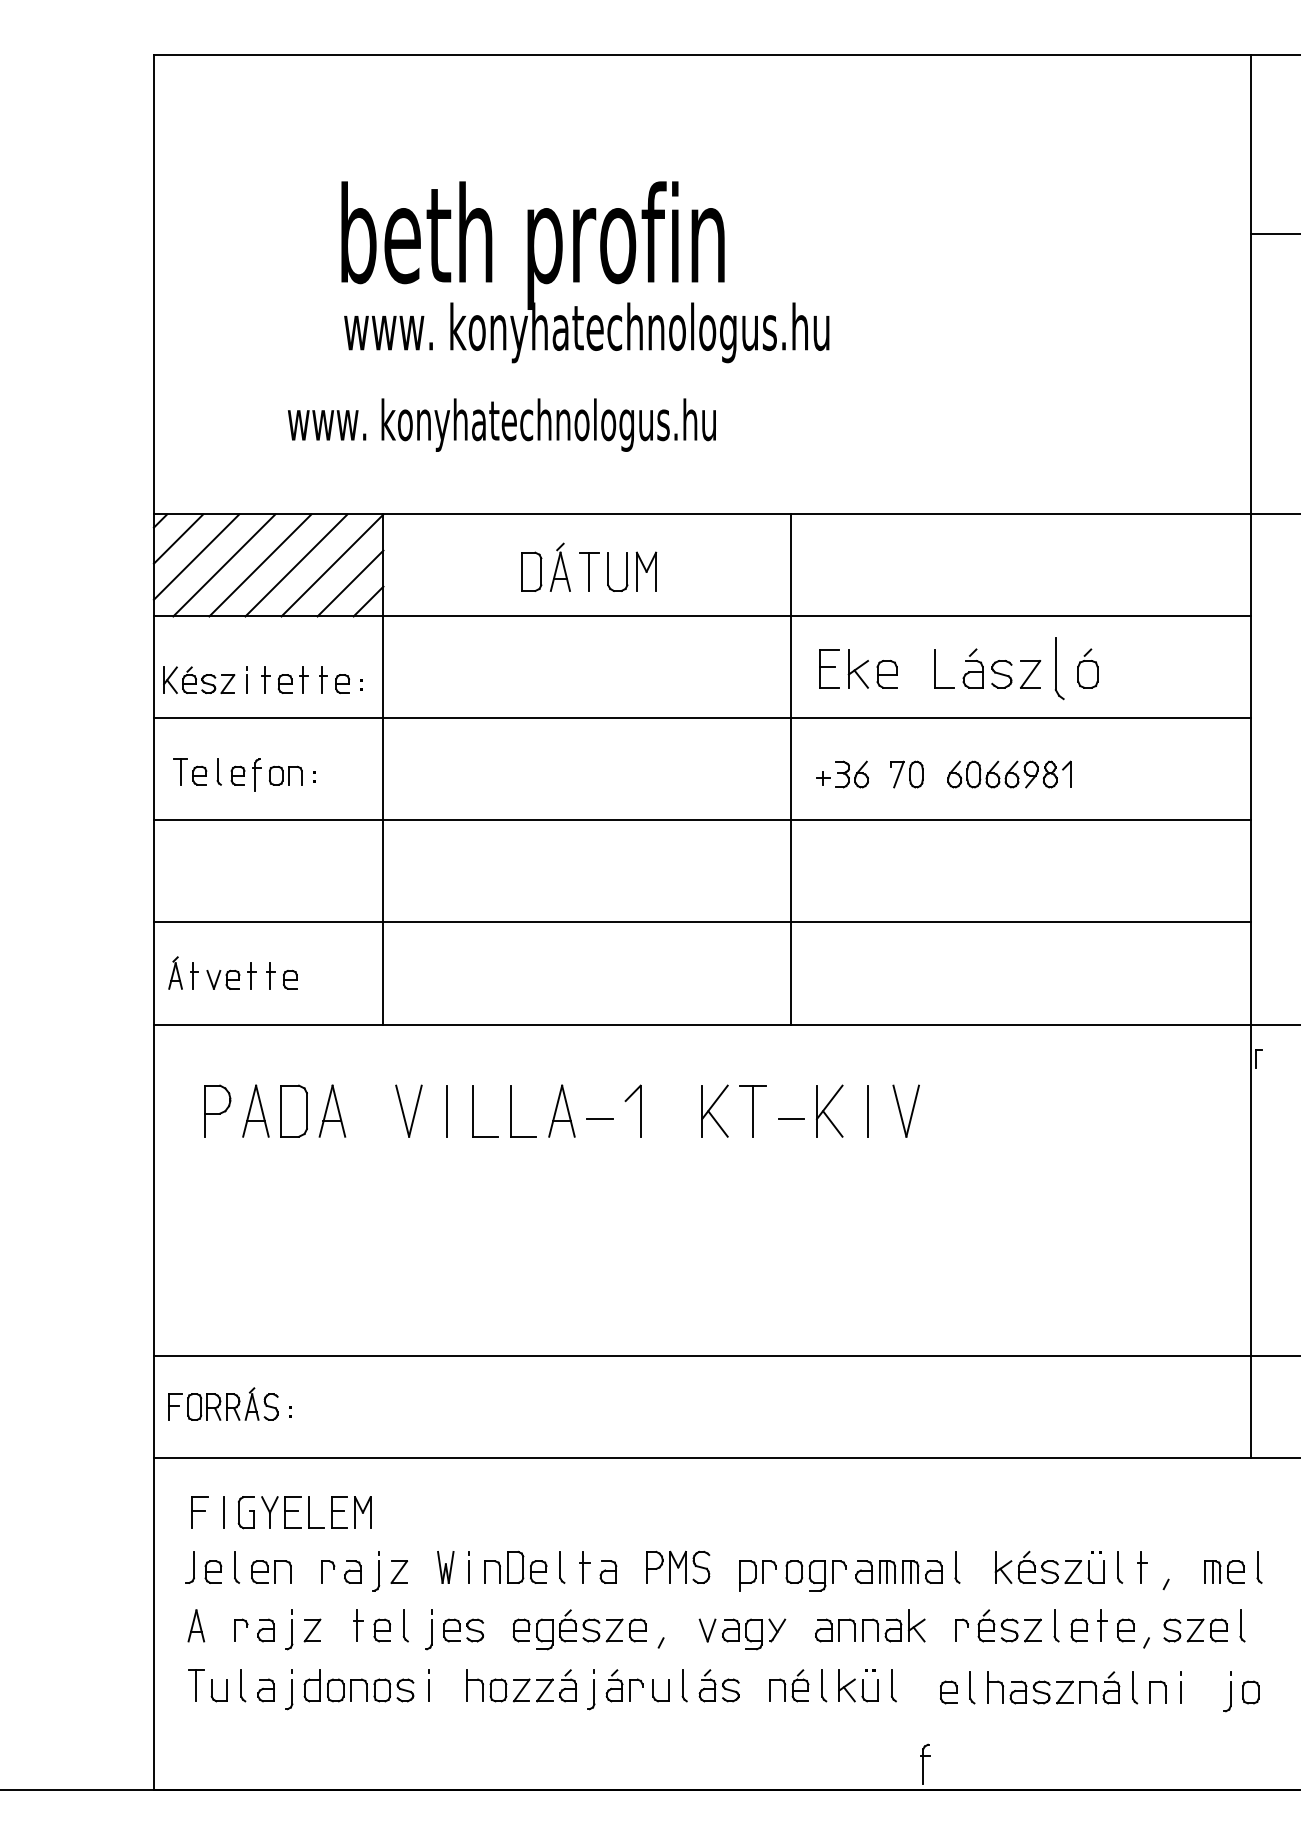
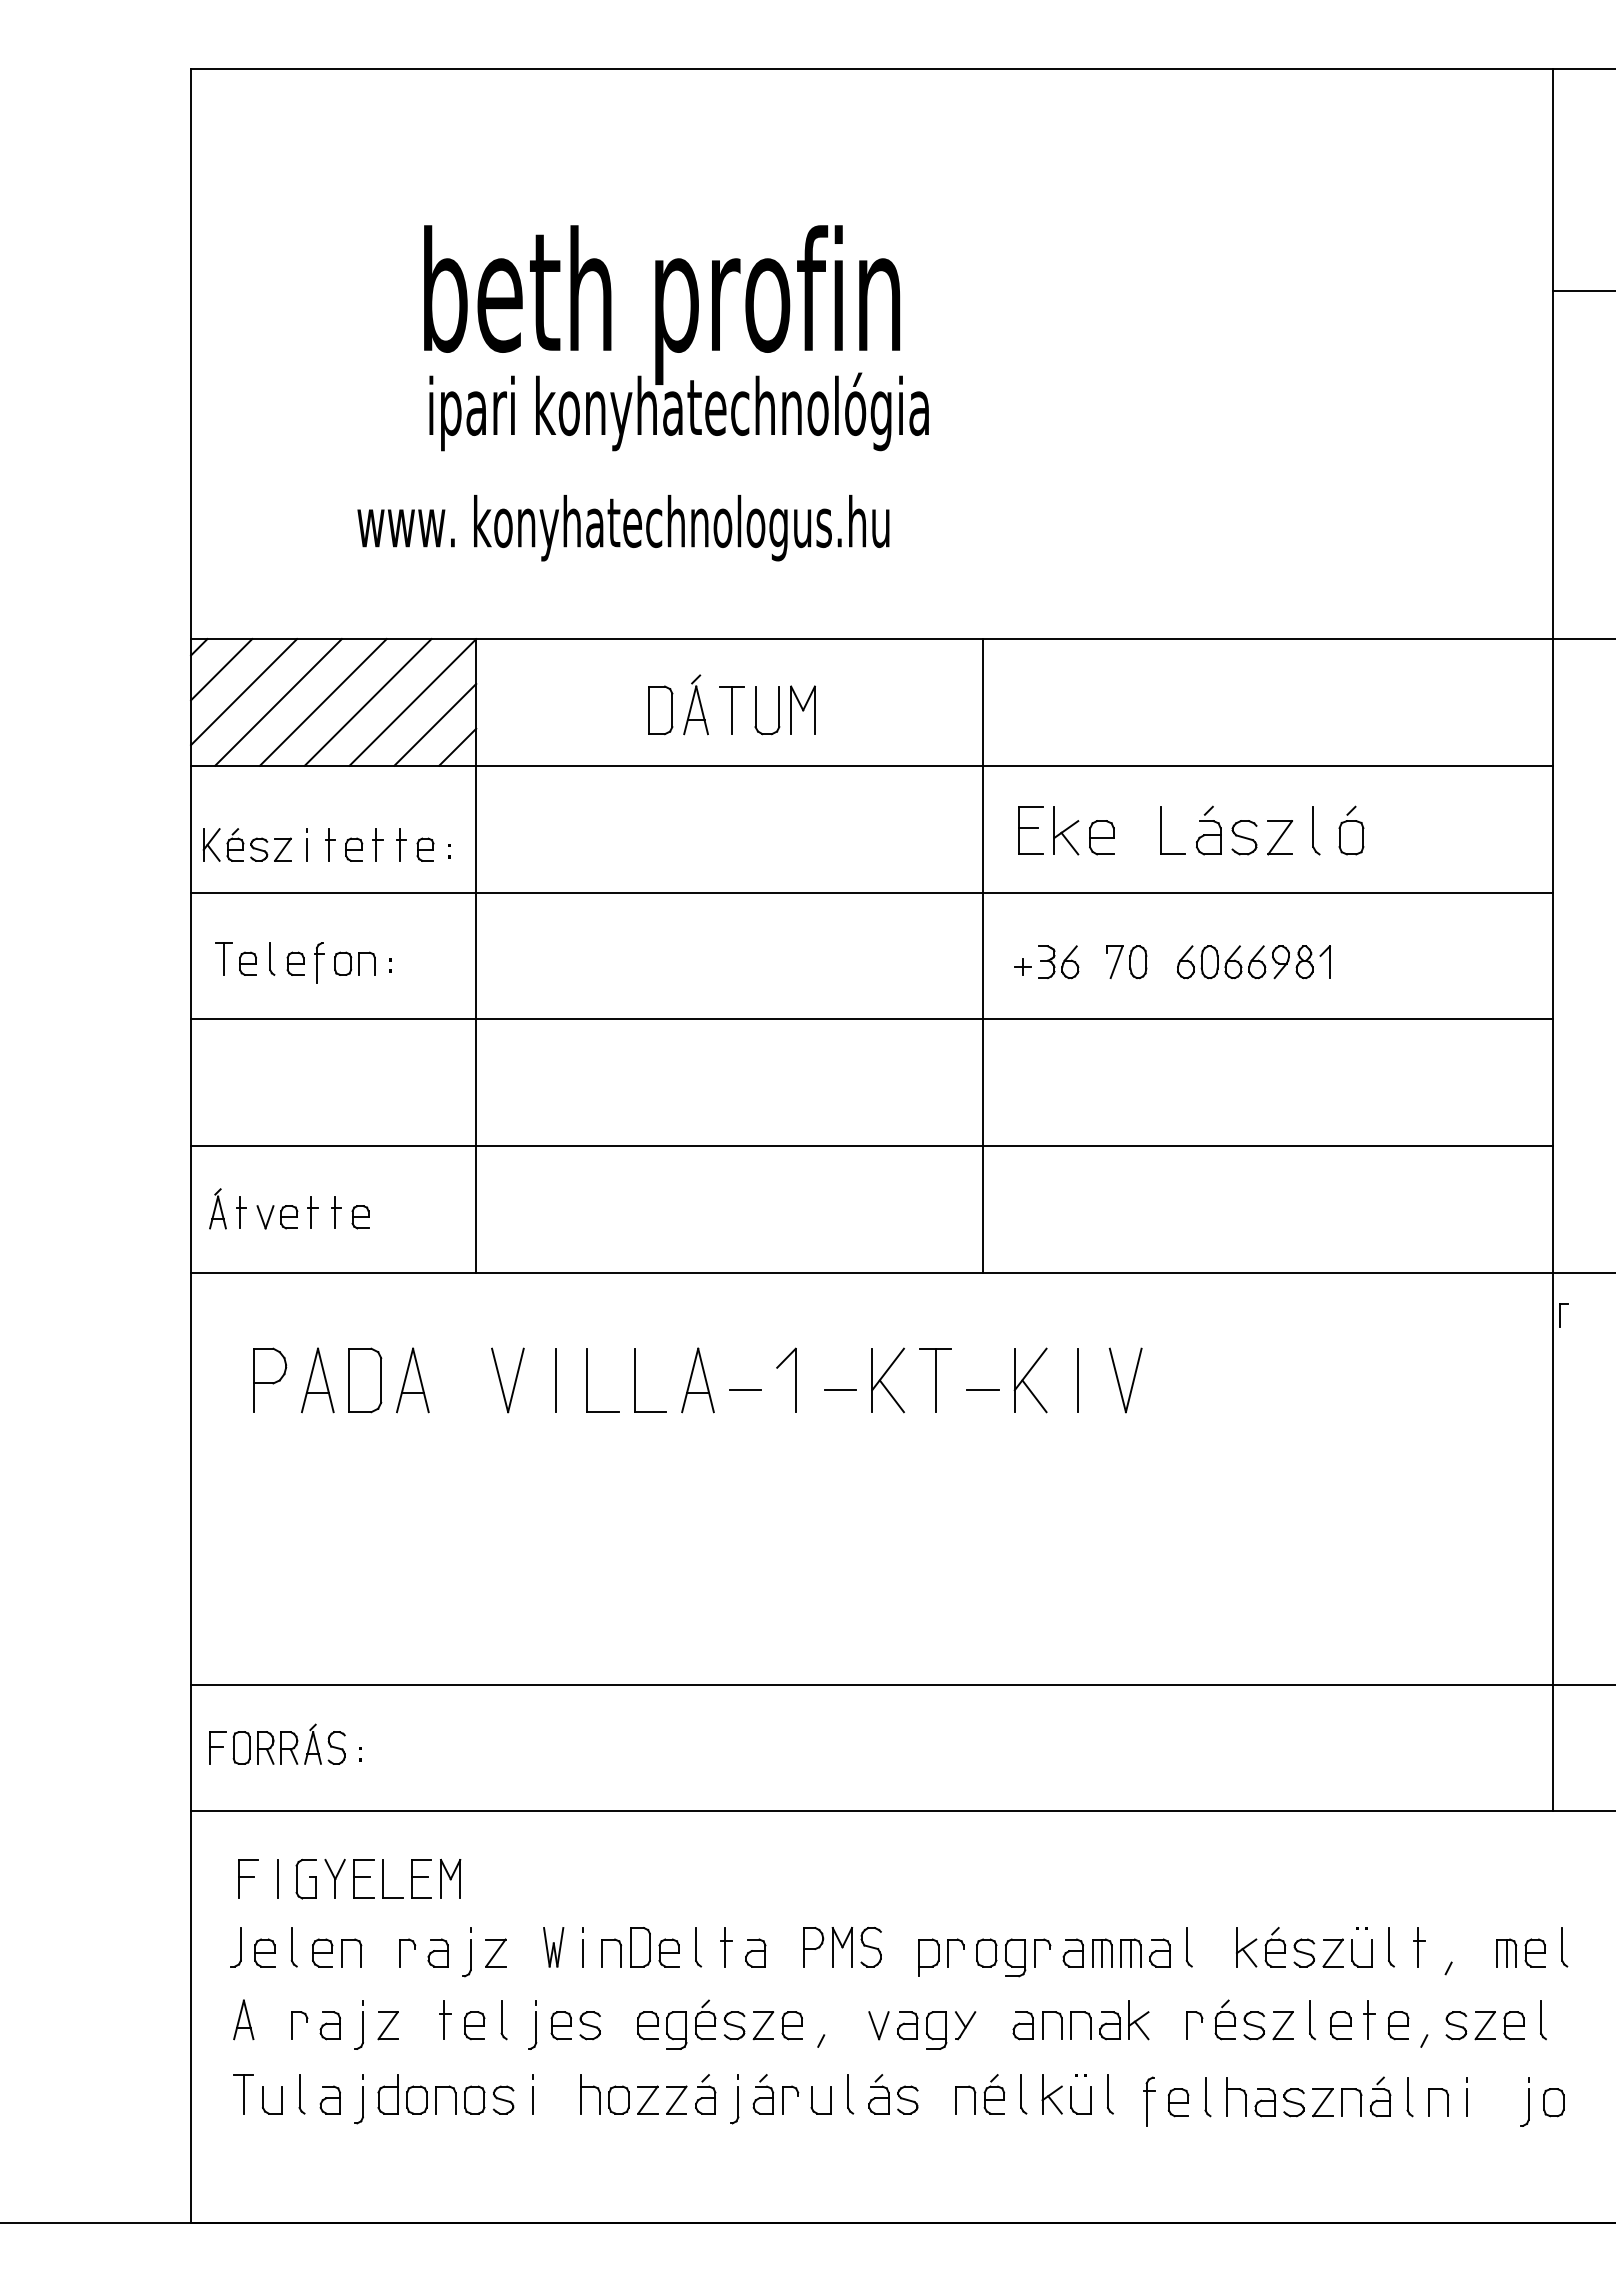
text: (586, 331) -> (728, 411), www. konyhatechnologus.hu -> ipari konyhatechnológia
part: (1059, 668) -> (1316, 830), size x0.62
line: (676, 1119) -> (840, 1390), added
part: (925, 1764) -> (1149, 2101), moved

